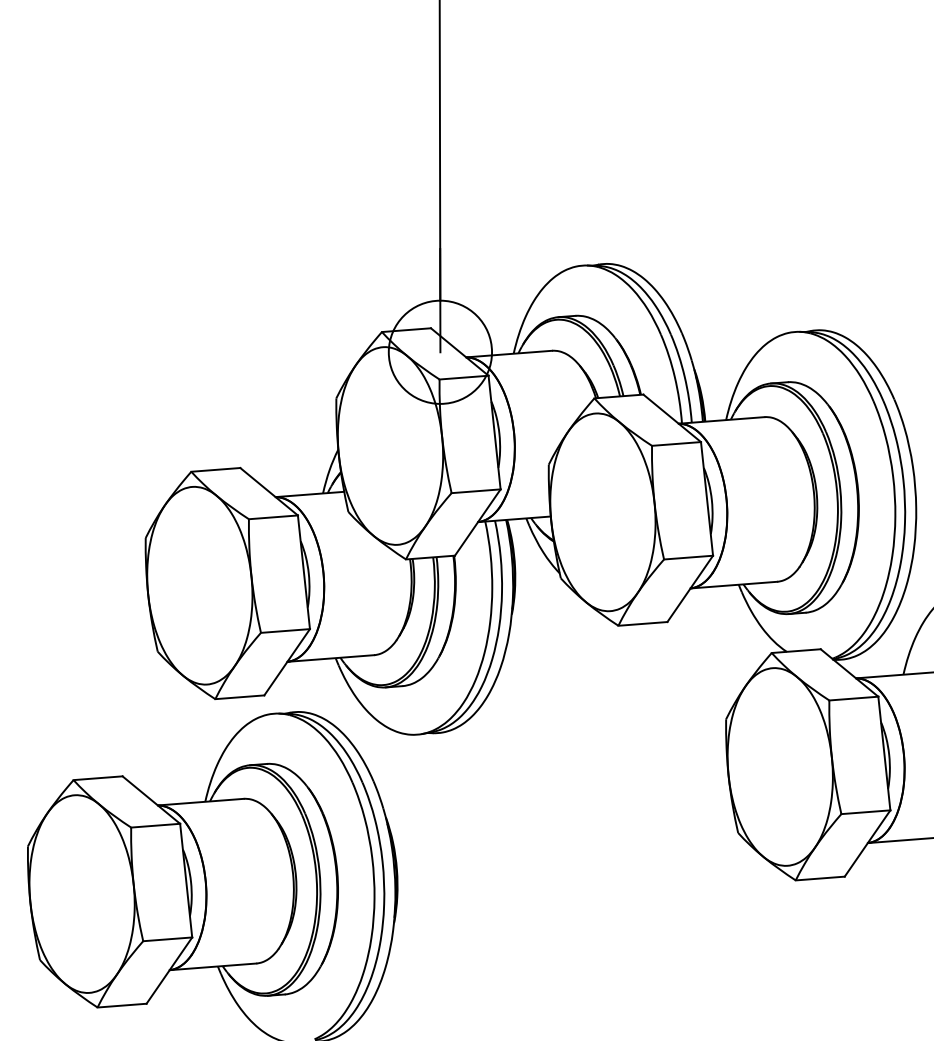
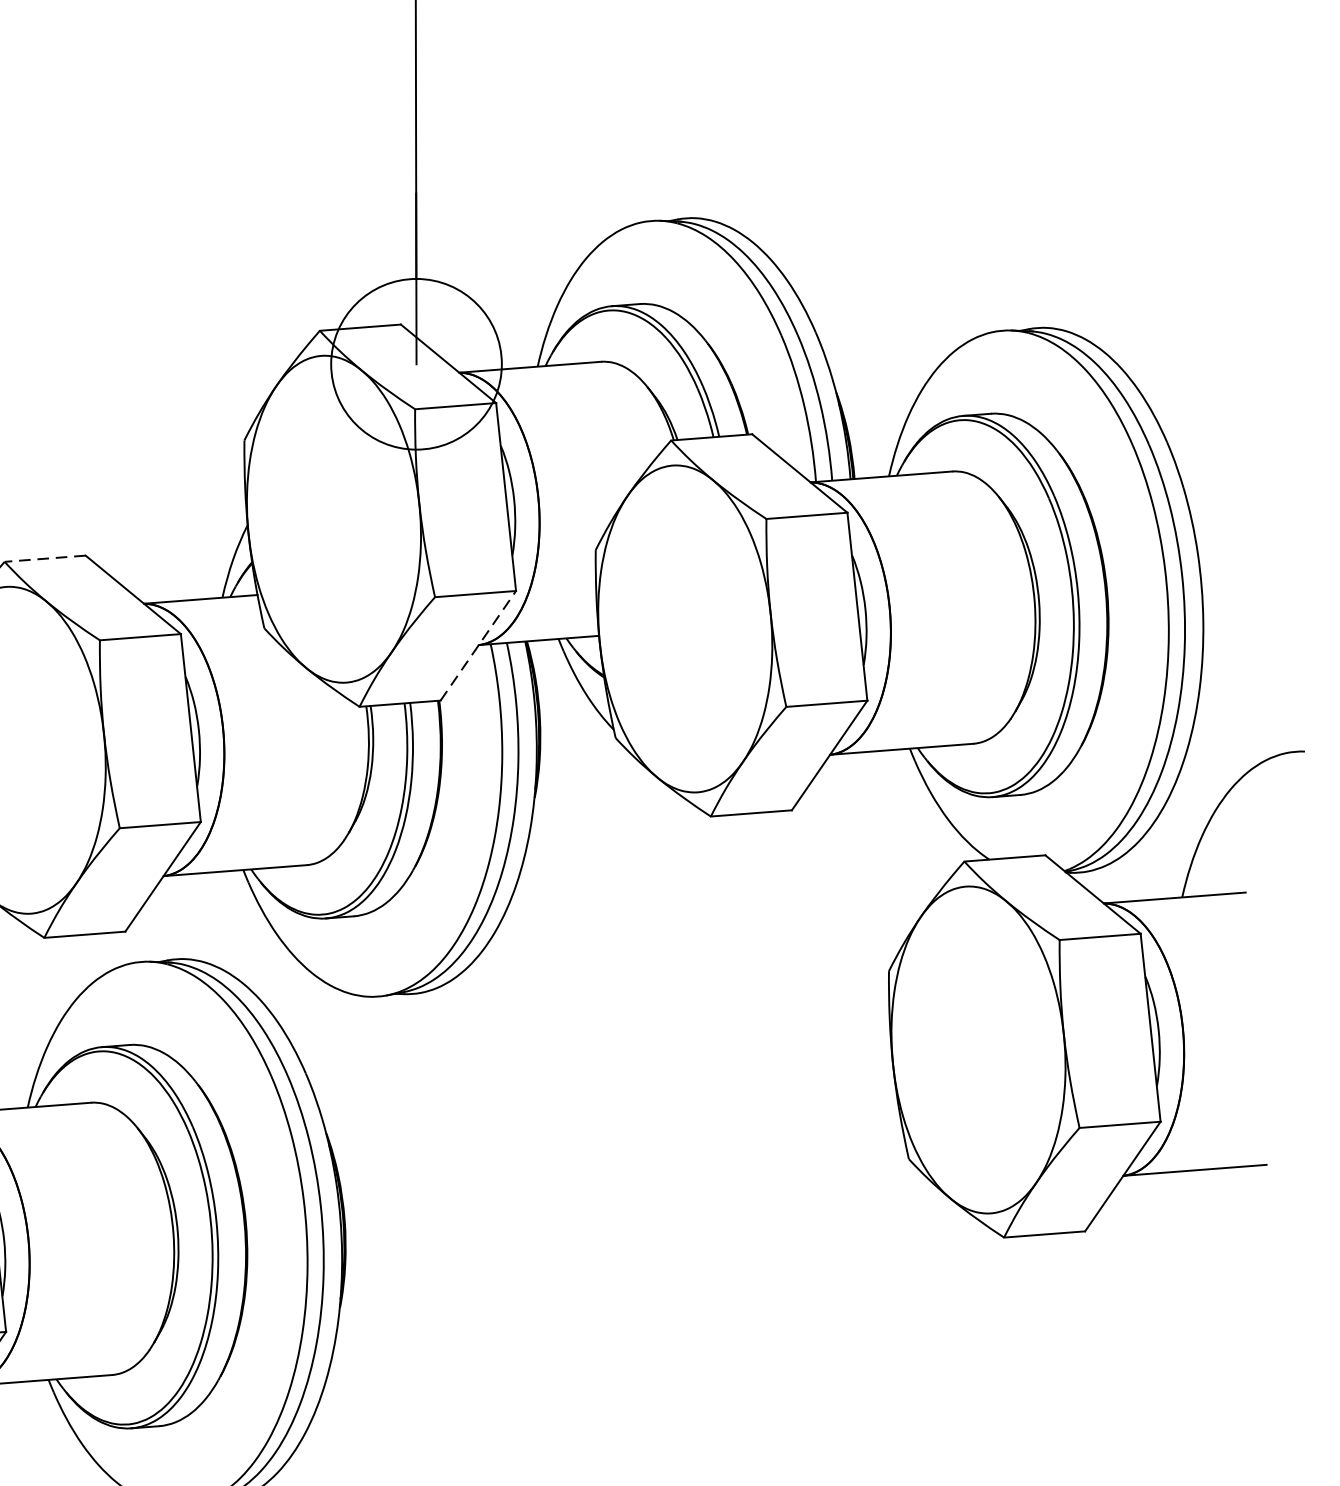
line: (215, 469) -> (44, 558), solid -> dashed
line: (478, 522) -> (479, 645), solid -> dashed

